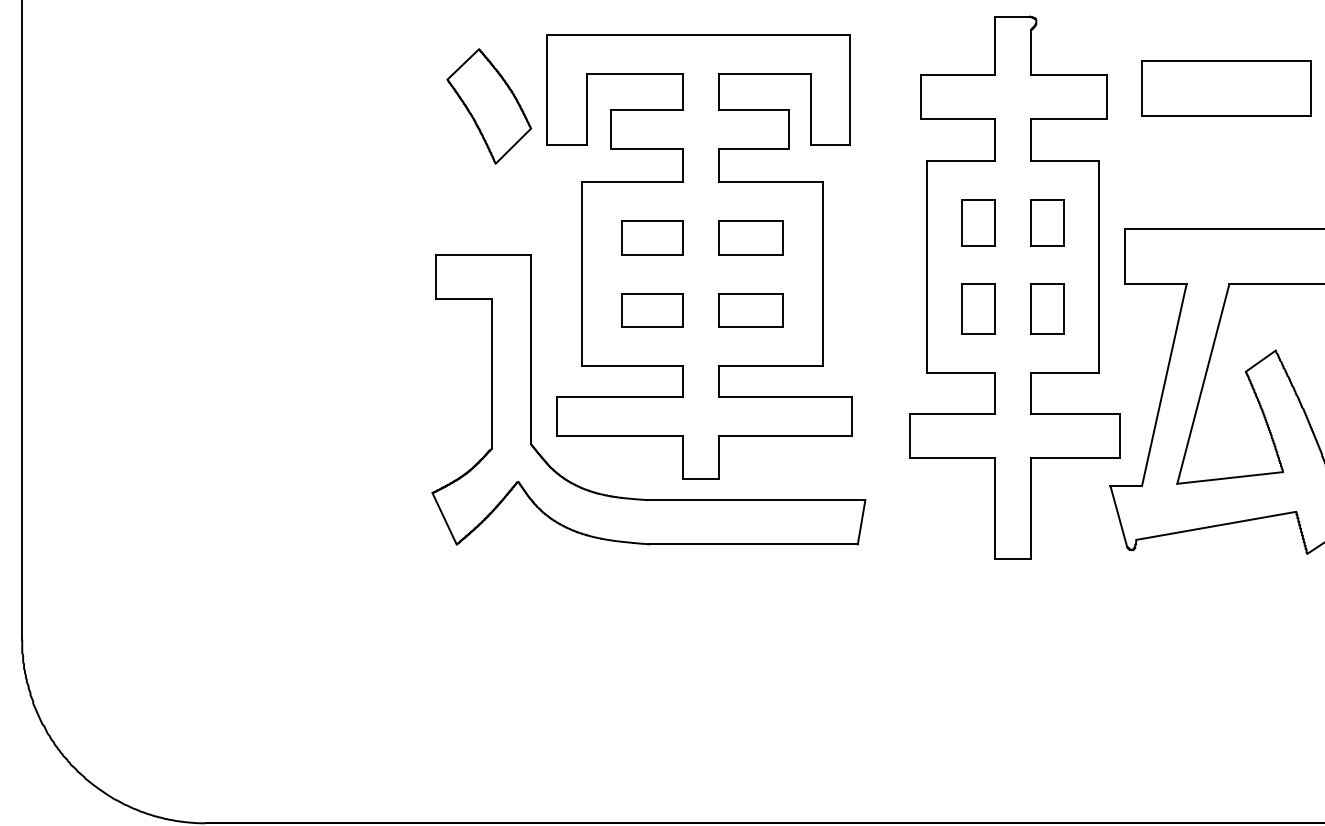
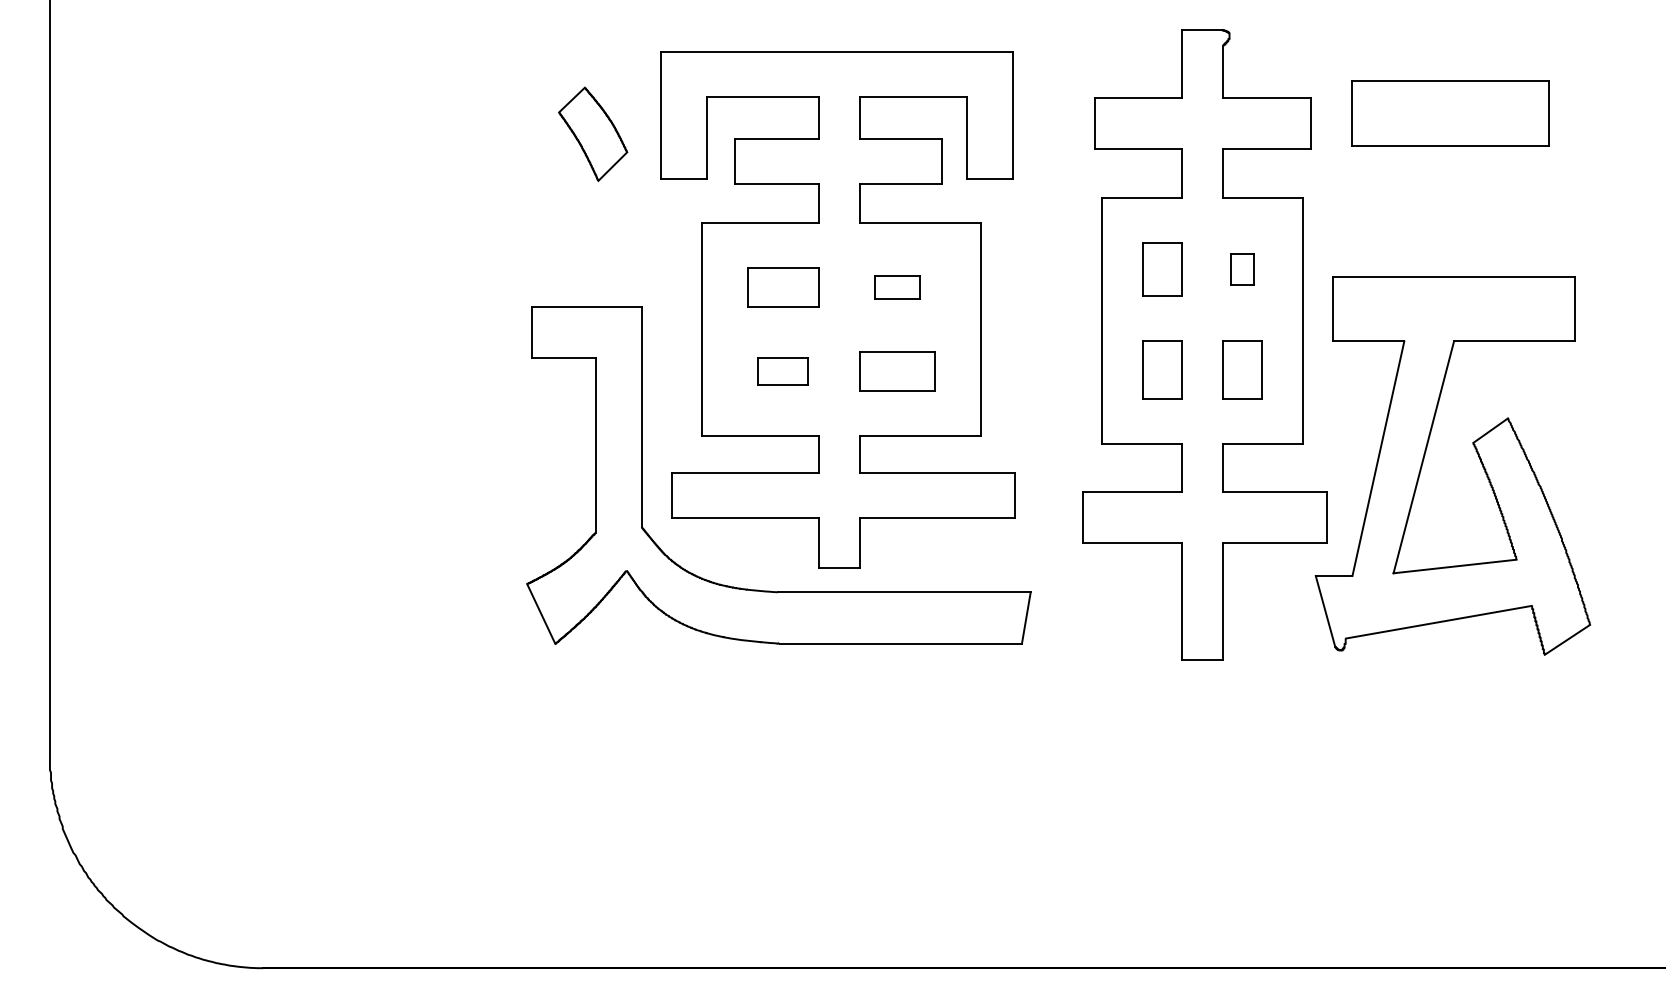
part: (488, 105) -> (592, 133), size x0.7
part: (1047, 222) -> (1242, 269), size x0.6
part: (750, 238) -> (897, 287), size x0.6
part: (652, 310) -> (783, 371), size x0.7

